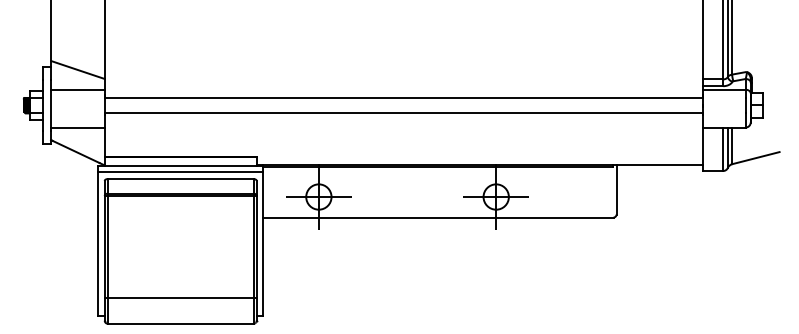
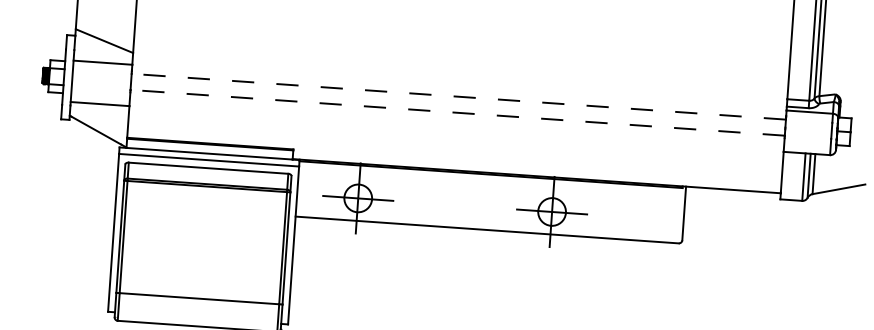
line: (403, 98) -> (458, 97), solid -> dashed
line: (403, 112) -> (457, 112), solid -> dashed

